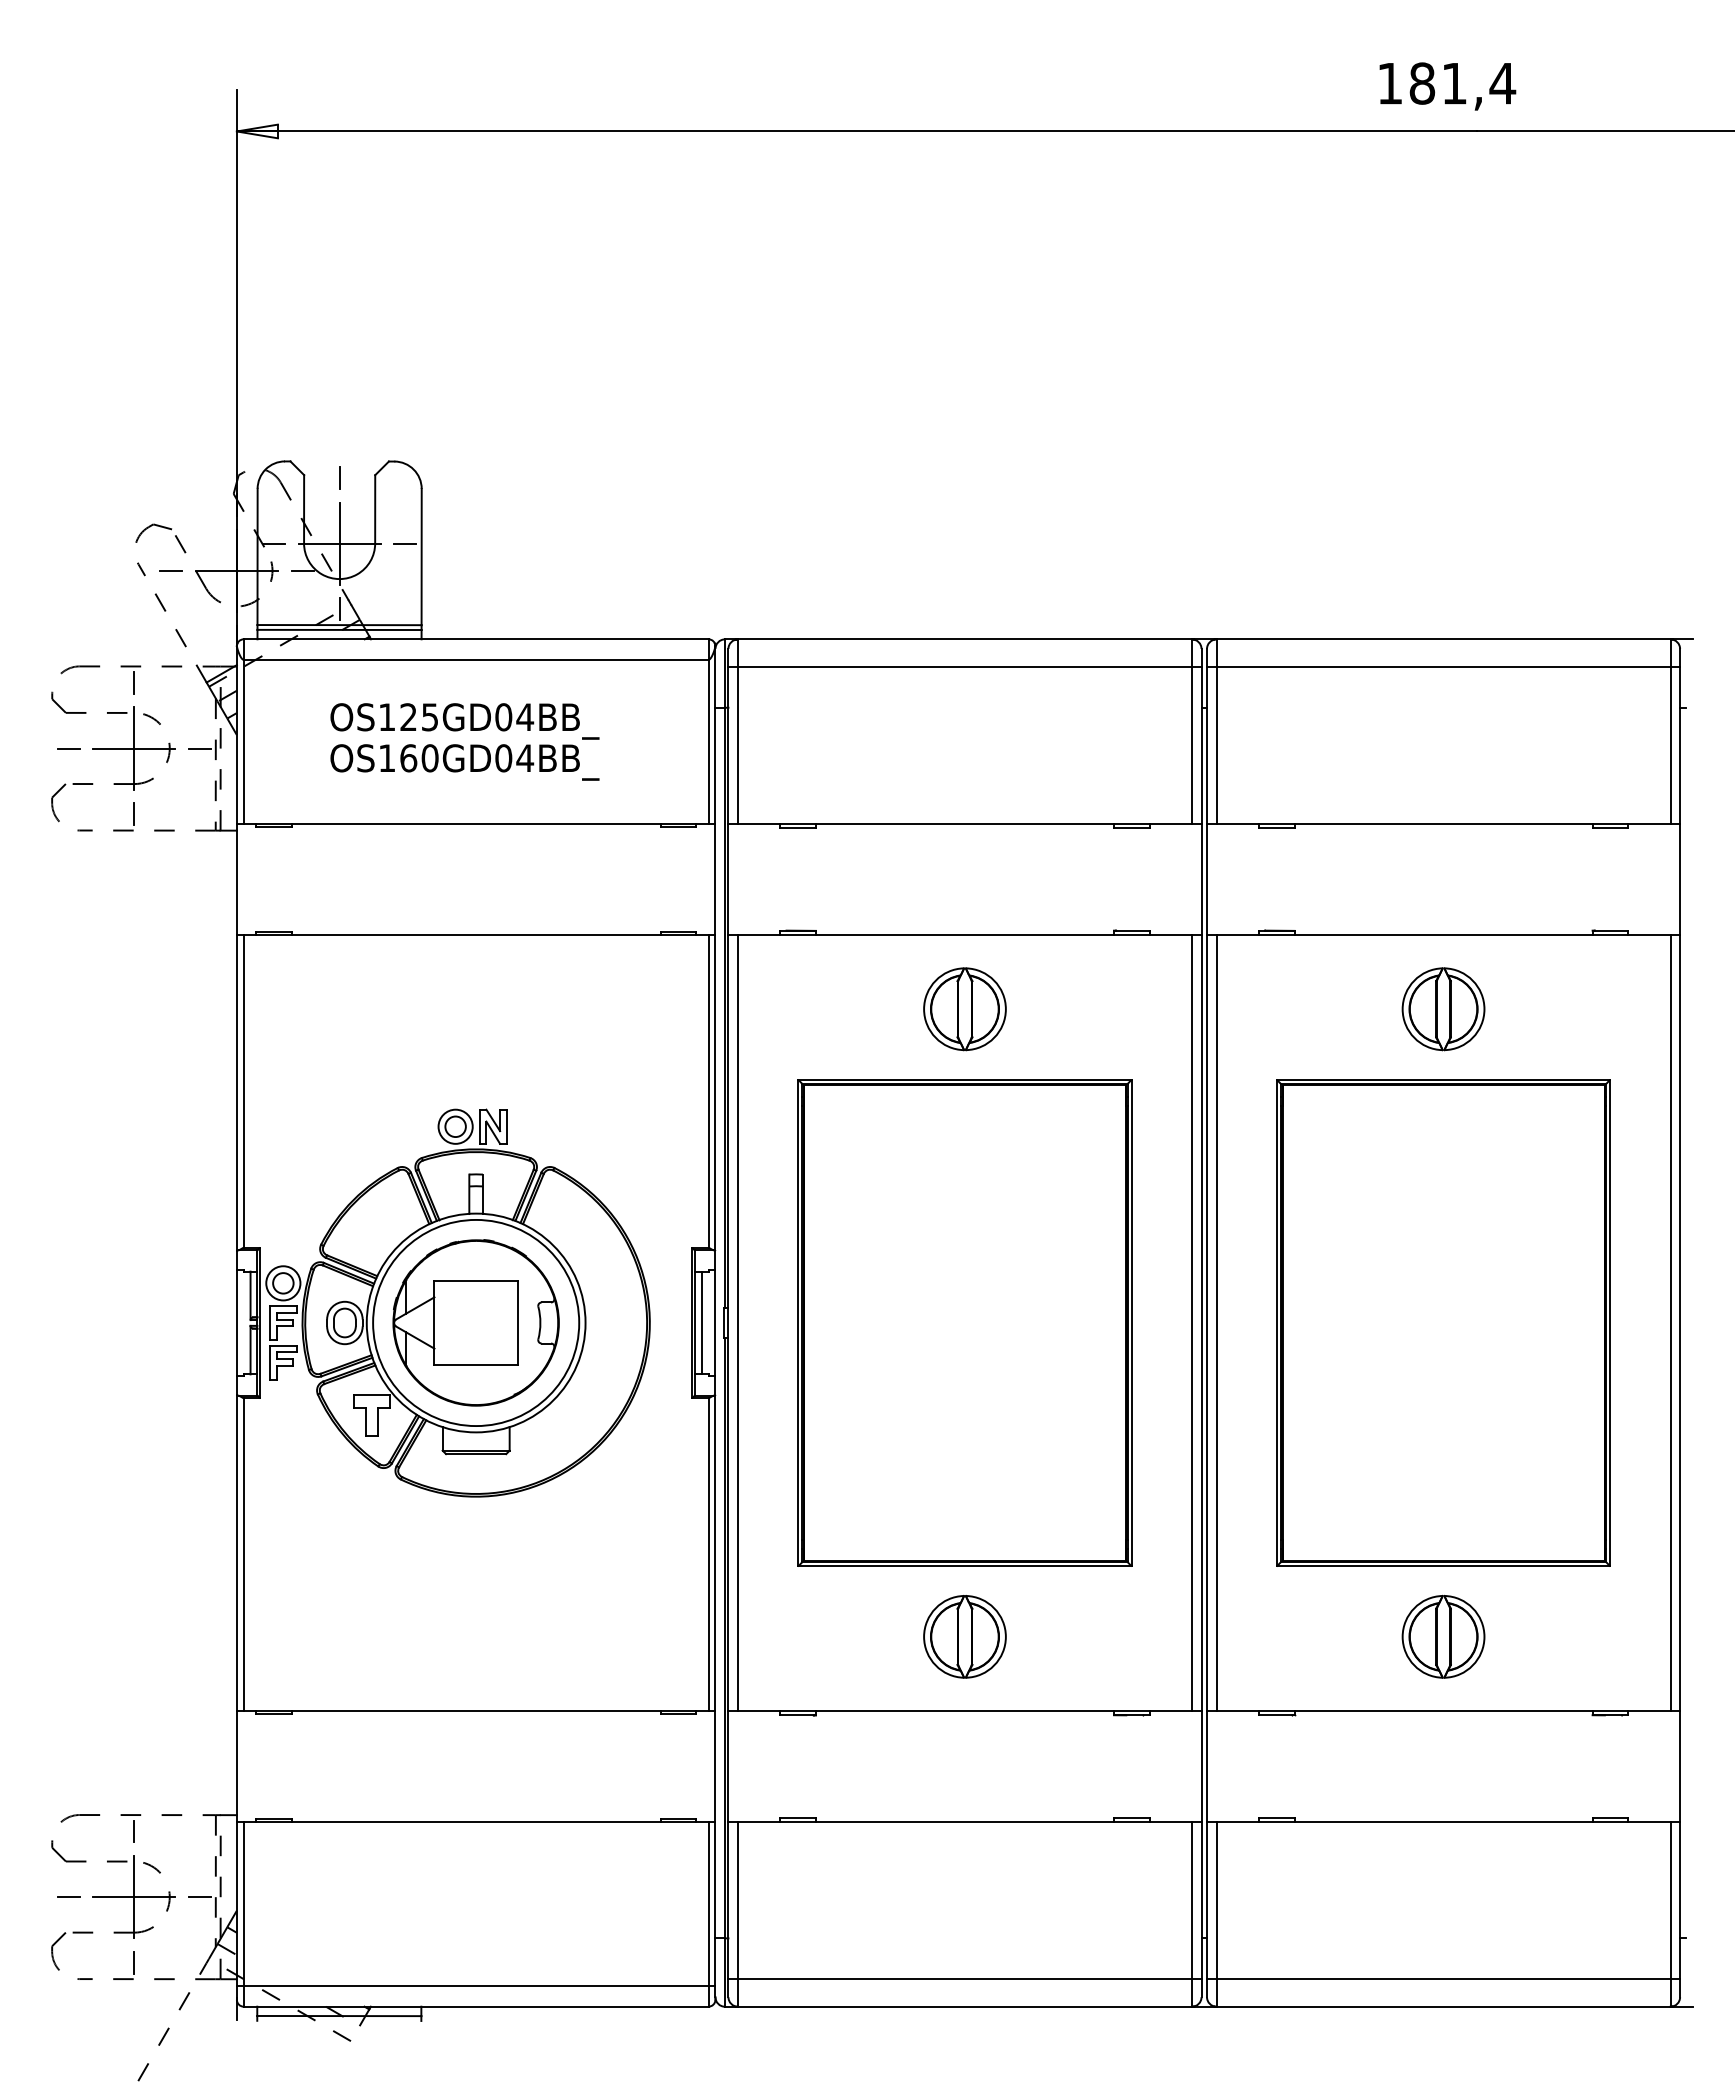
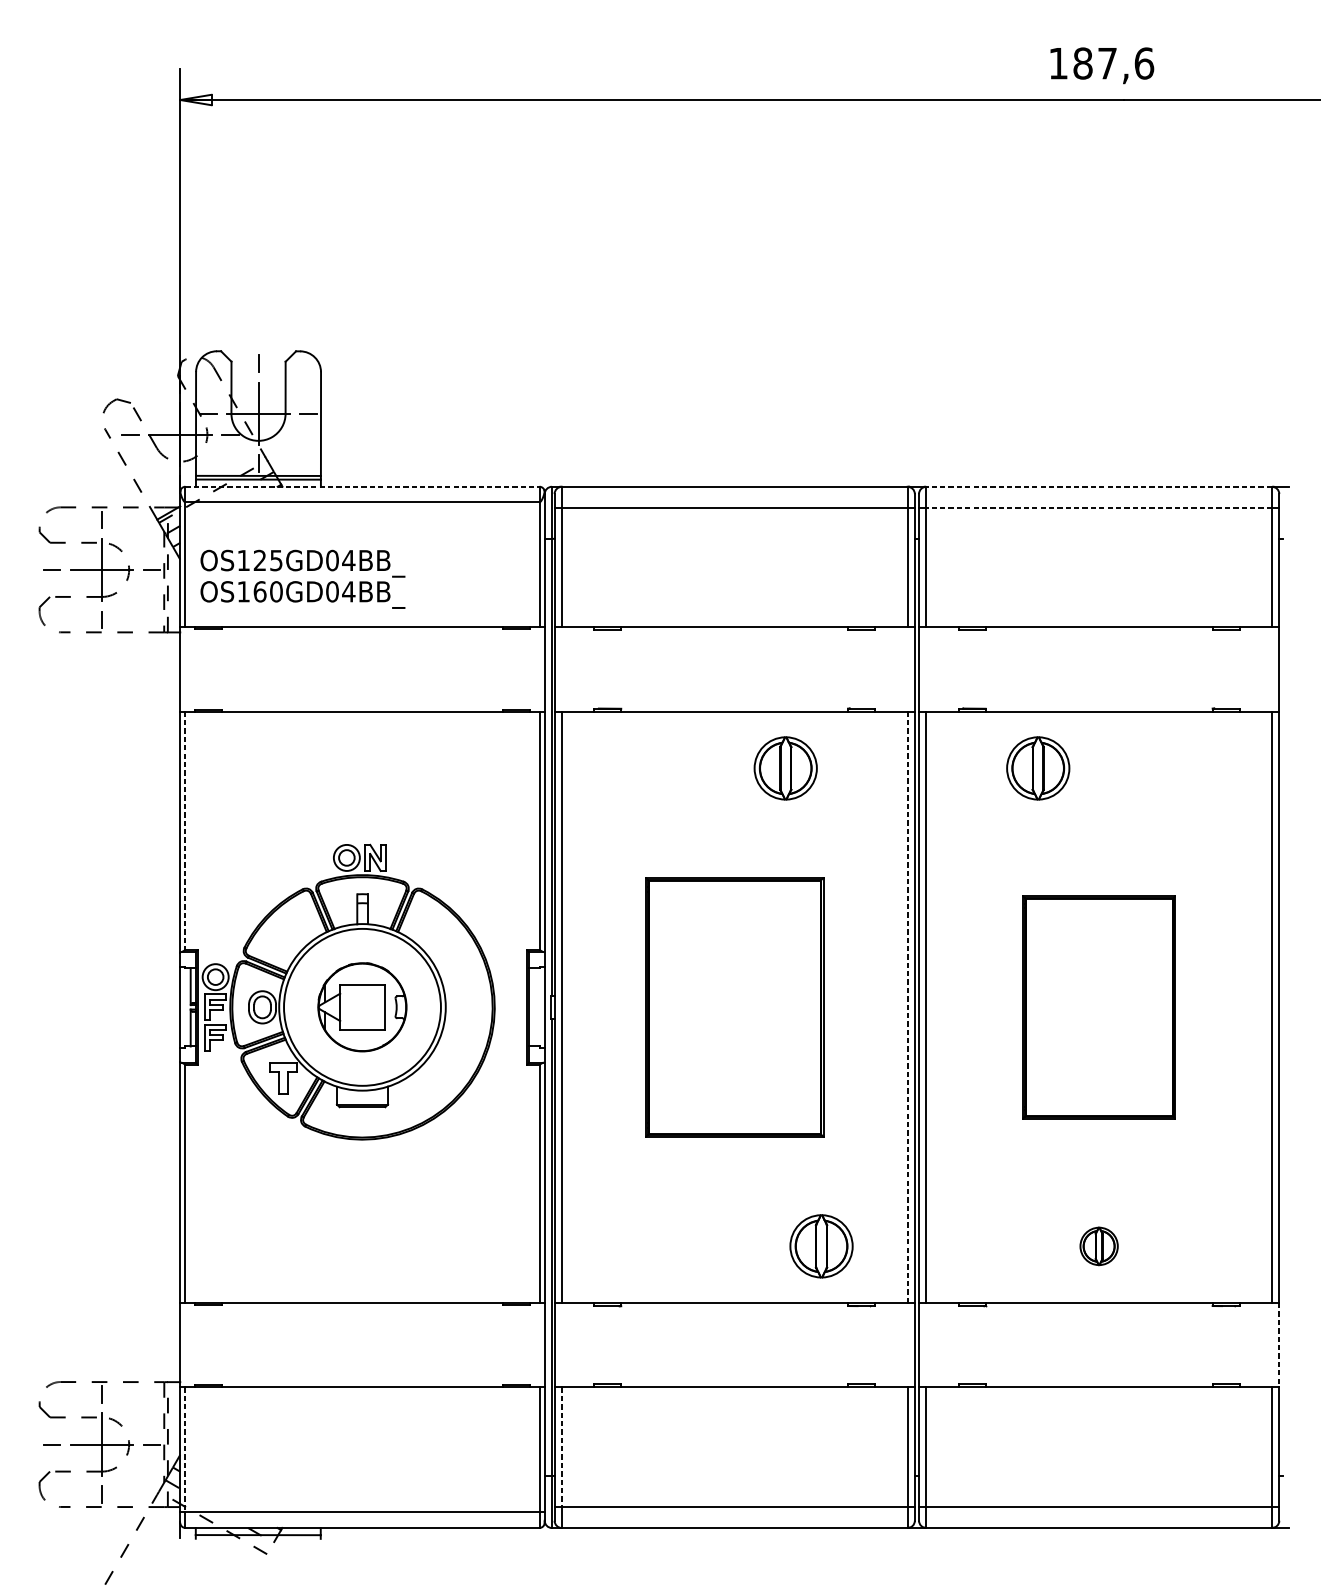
text: (1479, 83) -> (1126, 63), 181,4 -> 187,6
line: (476, 639) -> (362, 486), solid -> dashed
line: (1443, 639) -> (1099, 486), solid -> dashed
line: (1443, 666) -> (1099, 507), solid -> dashed
text: (464, 741) -> (302, 579), moved
part: (964, 1009) -> (785, 768), moved
part: (1443, 1009) -> (1038, 768), moved
line: (243, 1091) -> (185, 831), solid -> dashed
part: (475, 1322) -> (361, 1006), size x0.7
line: (701, 1322) -> (534, 1006), removed
part: (964, 1322) -> (734, 1006), size x0.7
line: (1191, 1322) -> (907, 1006), solid -> dashed
part: (1443, 1322) -> (1099, 1006), size x0.6
part: (964, 1636) -> (821, 1246), moved
part: (1443, 1636) -> (1099, 1246), size x0.6
line: (1680, 1767) -> (1279, 1345), solid -> dashed
line: (738, 1900) -> (562, 1447), solid -> dashed
line: (243, 1904) -> (185, 1450), solid -> dashed

